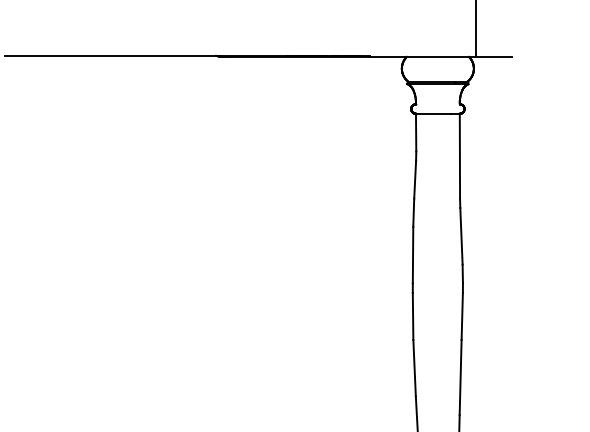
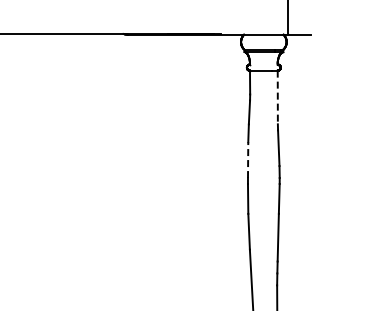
line: (459, 156) -> (277, 97), solid -> dashed
line: (413, 255) -> (248, 160), solid -> dashed

